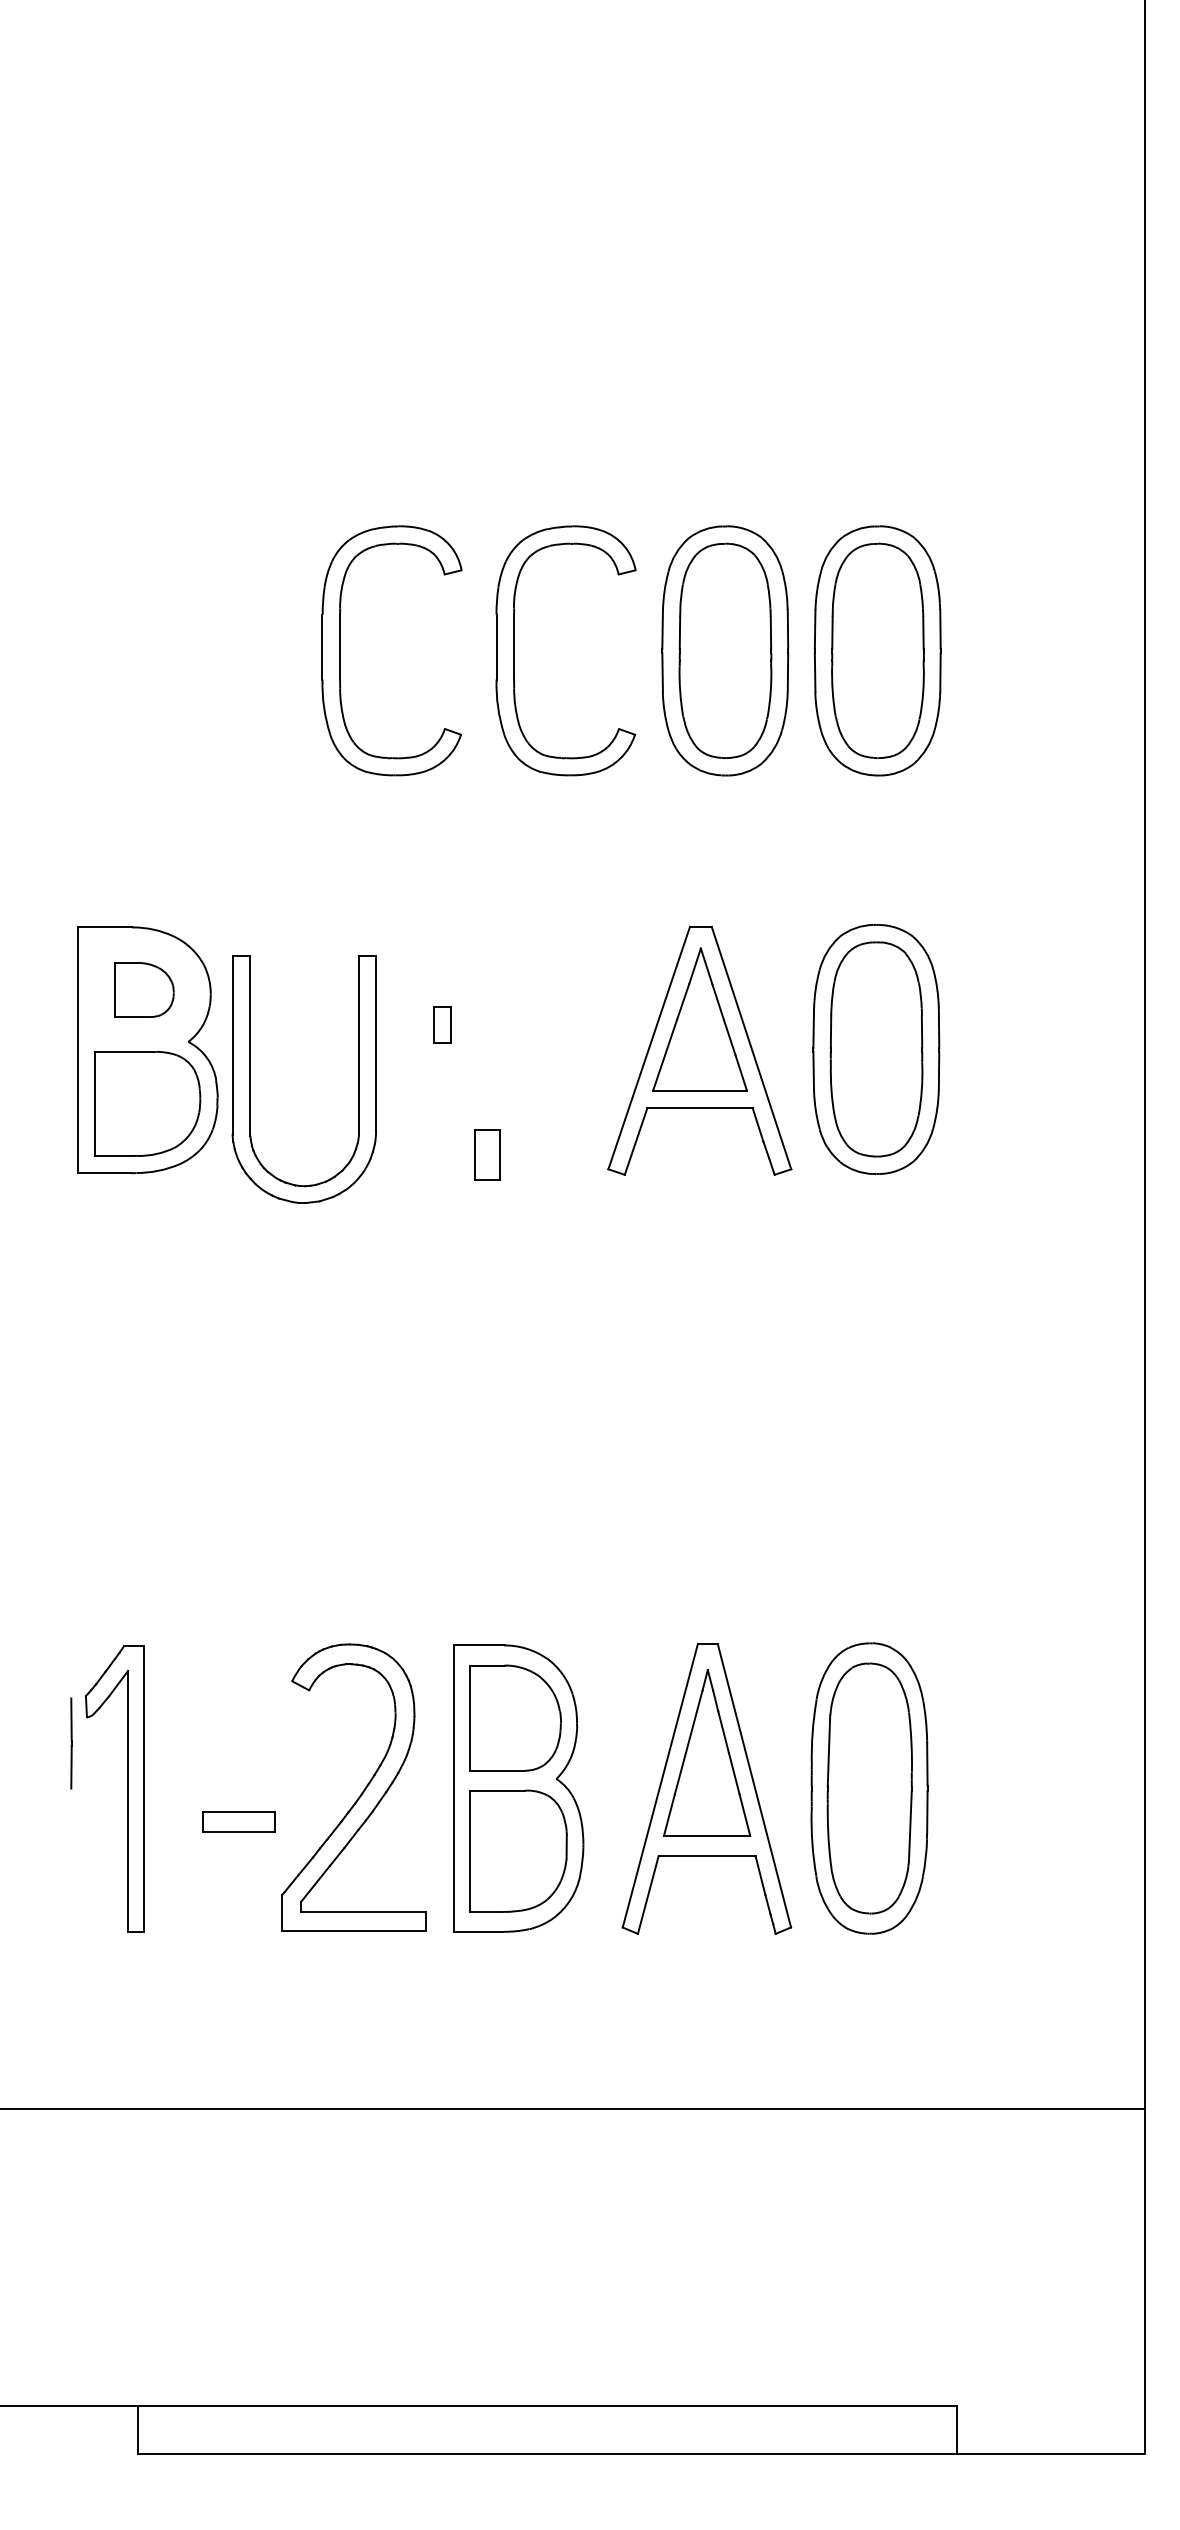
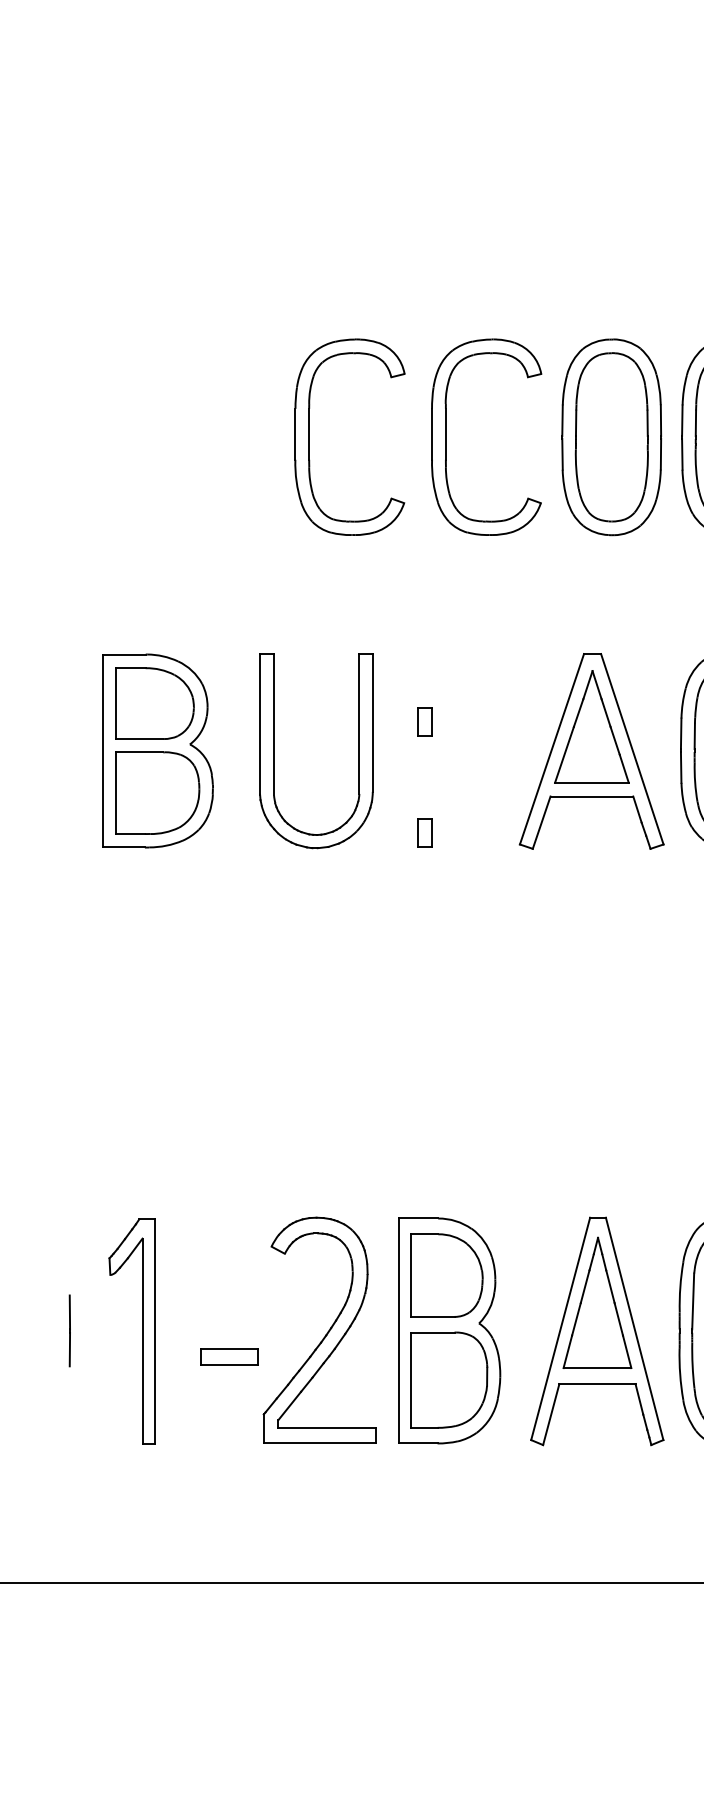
part: (144, 989) -> (155, 703), size x1.67
part: (442, 1024) -> (424, 722), moved
part: (250, 1079) -> (274, 751), moved
part: (487, 1154) -> (424, 832), size x0.71
line: (71, 1743) -> (69, 1330), moved

